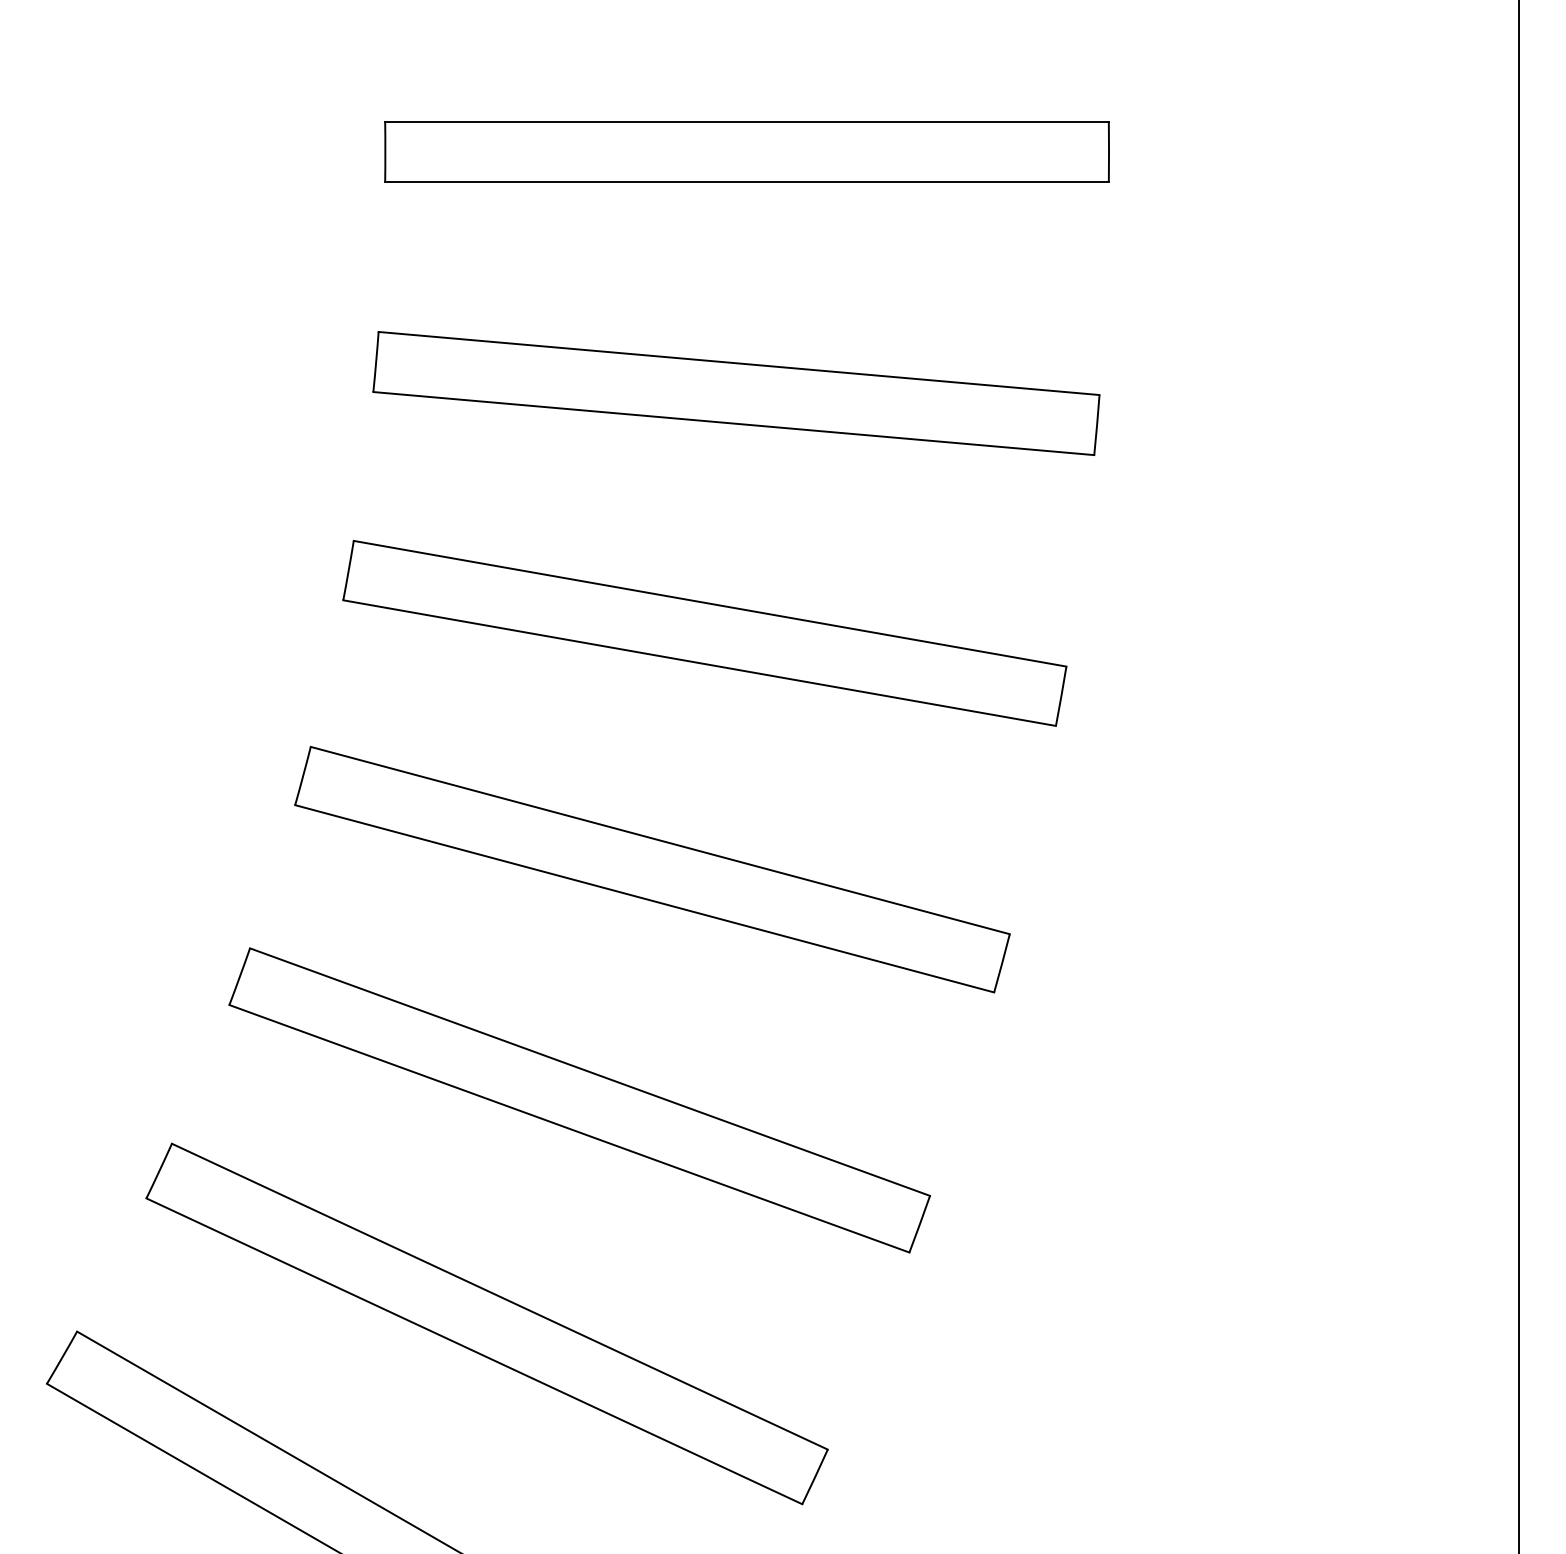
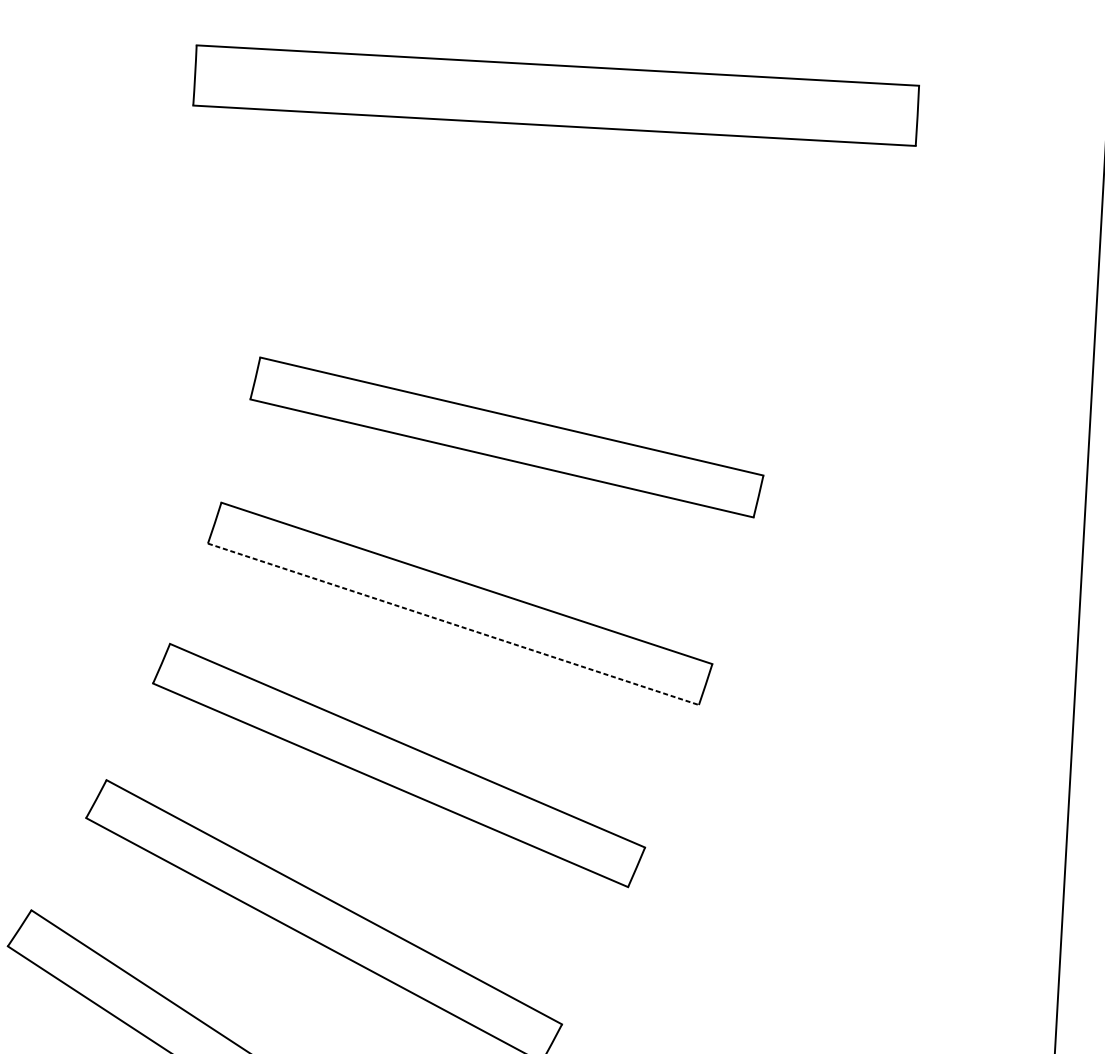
part: (746, 151) -> (555, 95), size x1.4
part: (736, 393) -> (539, 267), removed
line: (644, 898) -> (453, 624), solid -> dashed

